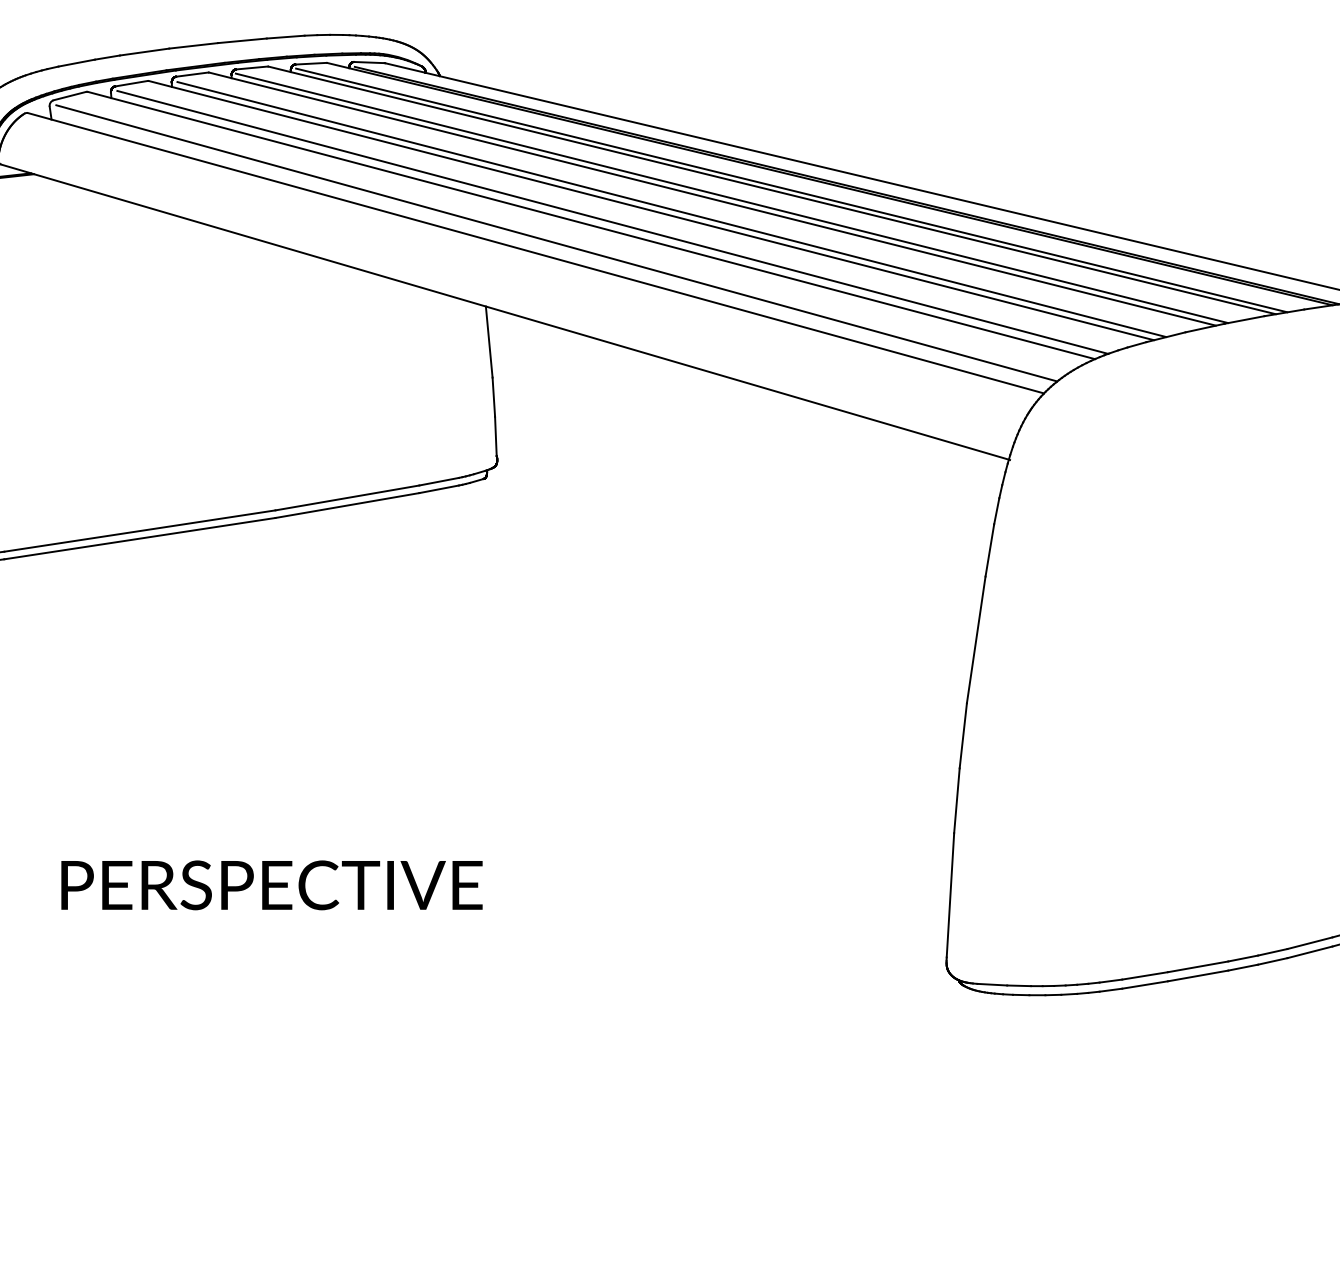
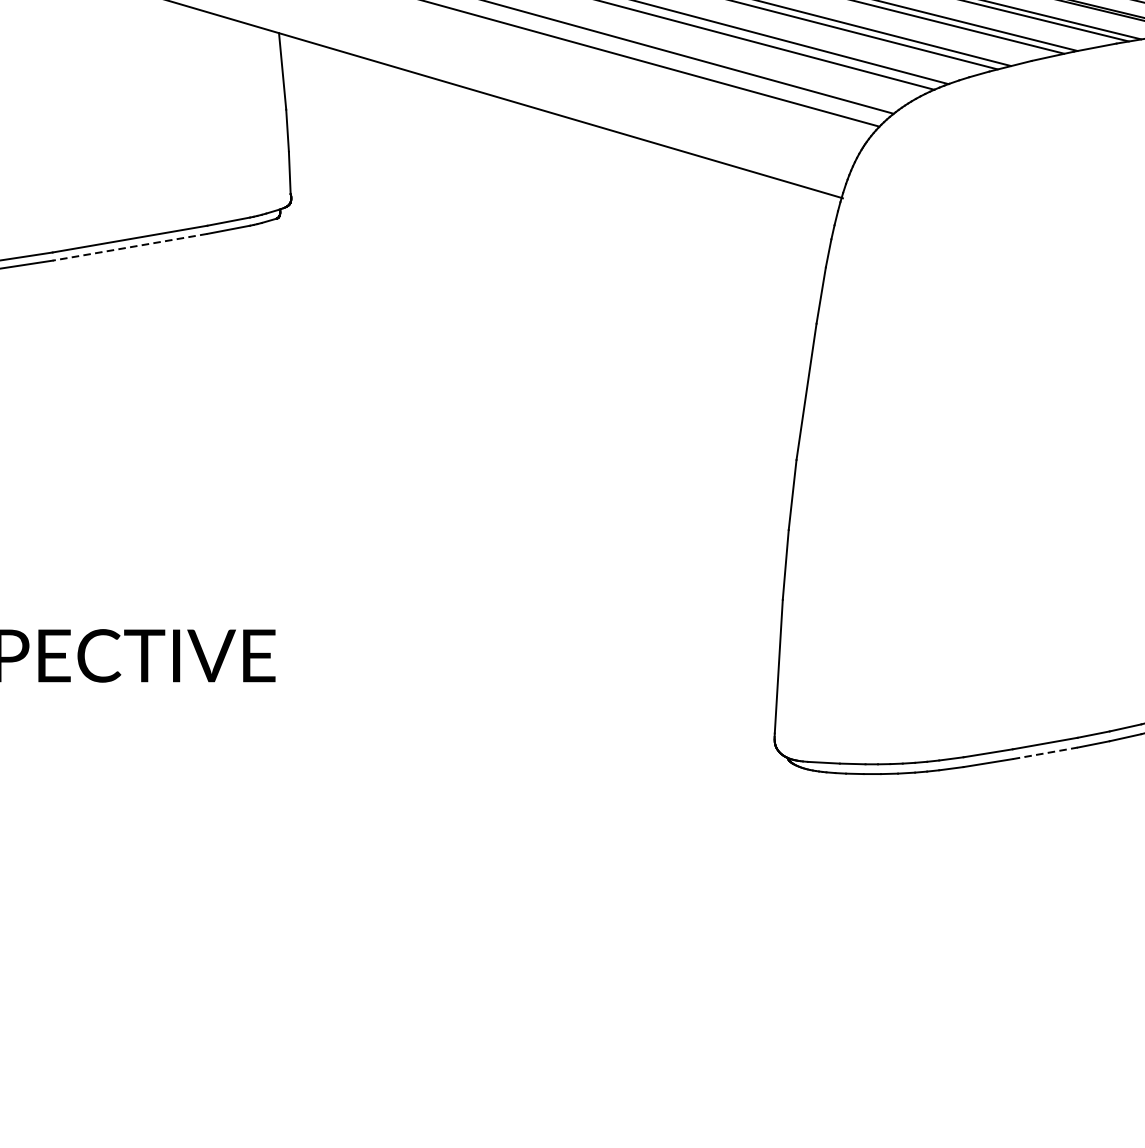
line: (347, 505) -> (130, 247), solid -> dashed
line: (1198, 975) -> (1045, 752), solid -> dashed

